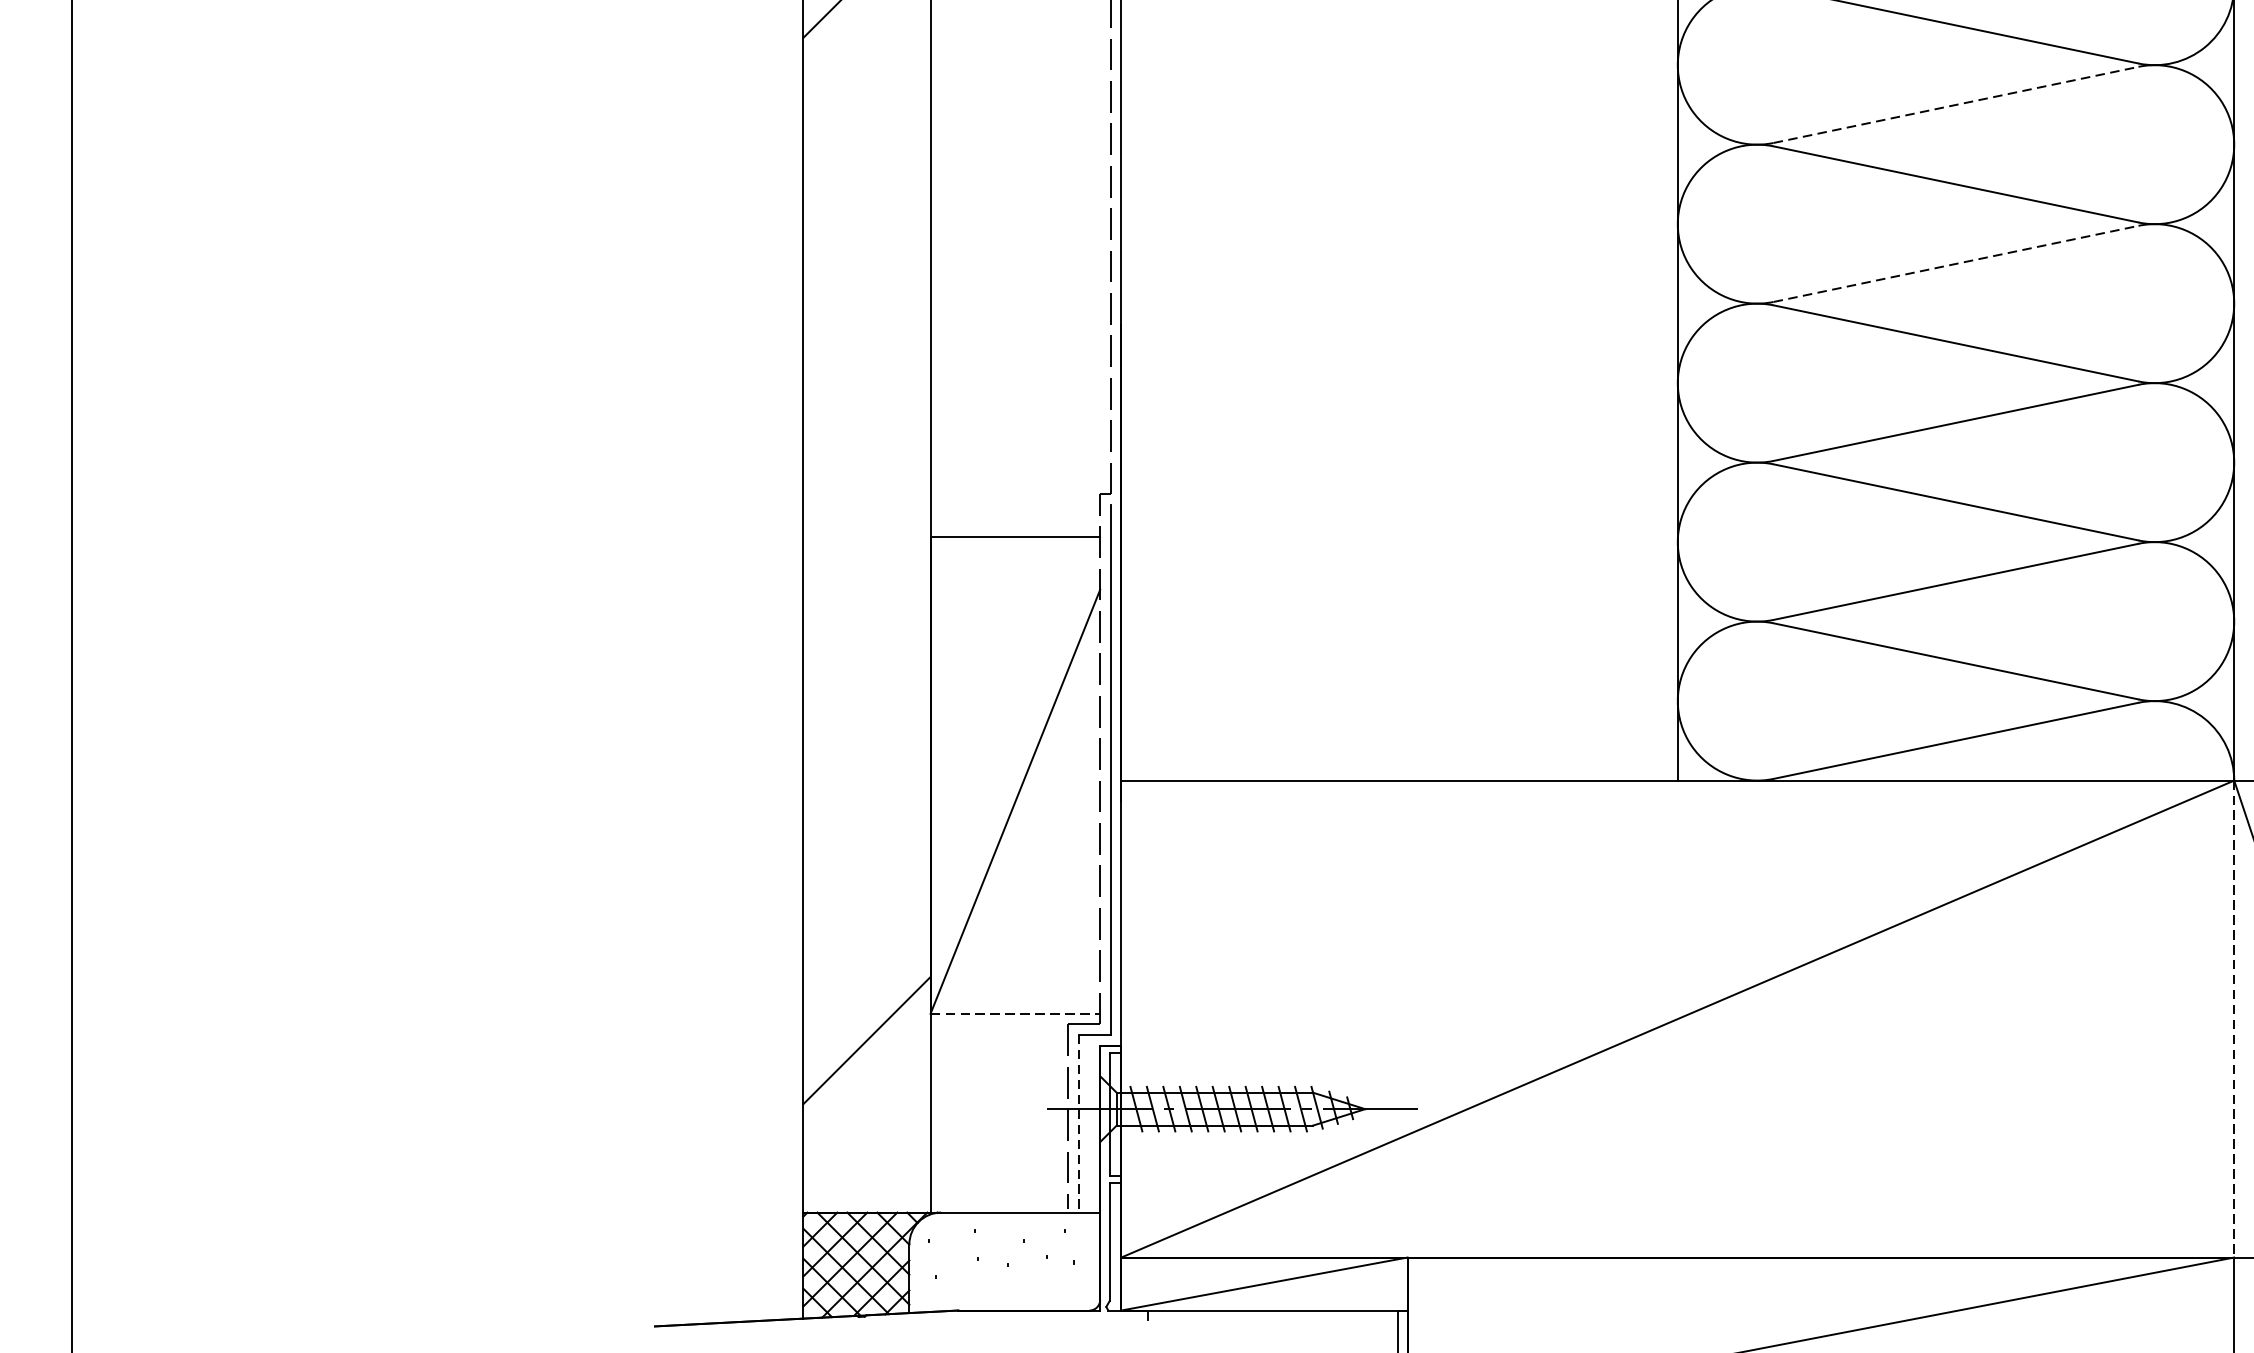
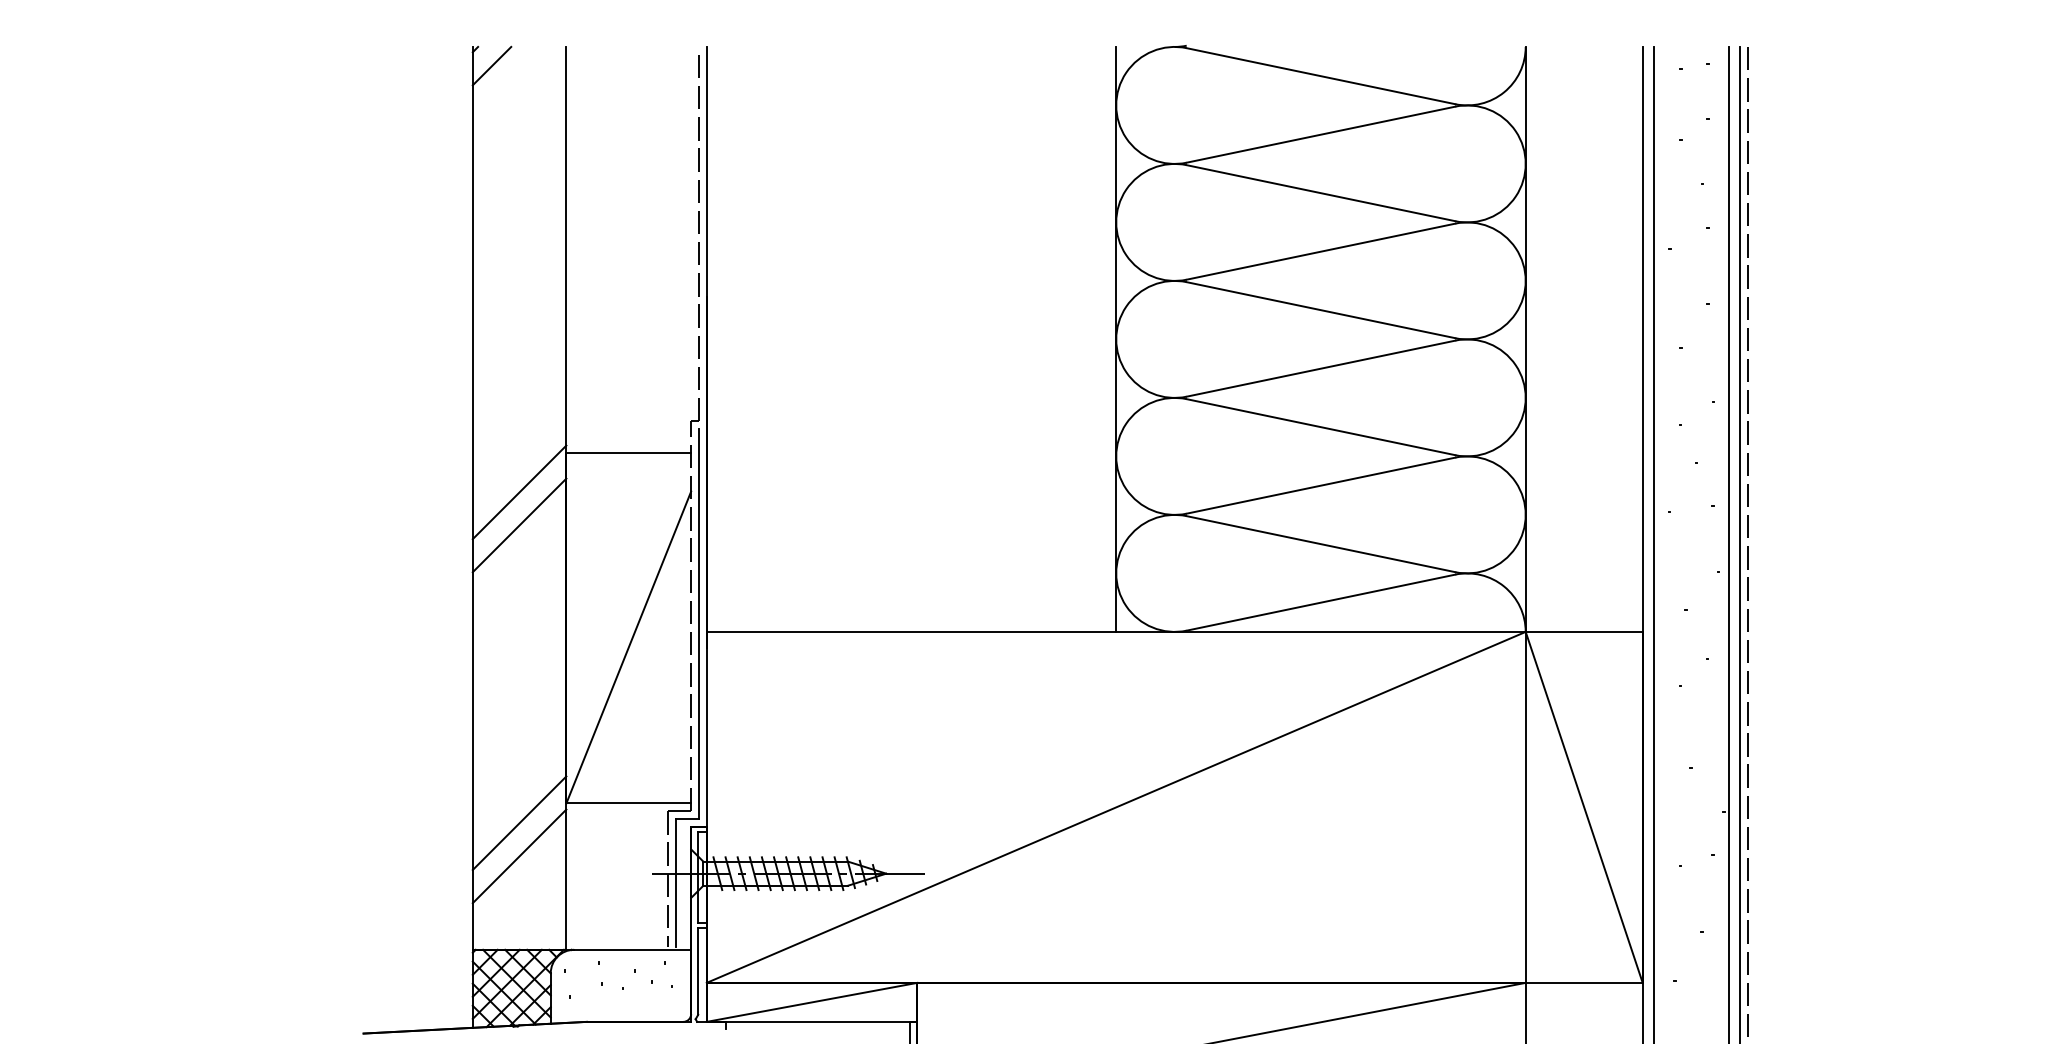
line: (1956, 104) -> (1321, 134), dashed -> solid
line: (1956, 263) -> (1321, 251), dashed -> solid
line: (866, 591) -> (519, 492), added
line: (866, 636) -> (519, 525), added
line: (1016, 1013) -> (629, 803), dashed -> solid
line: (2233, 1019) -> (1525, 807), dashed -> solid
line: (866, 1085) -> (519, 856), added
line: (1078, 1122) -> (675, 883), dashed -> solid

